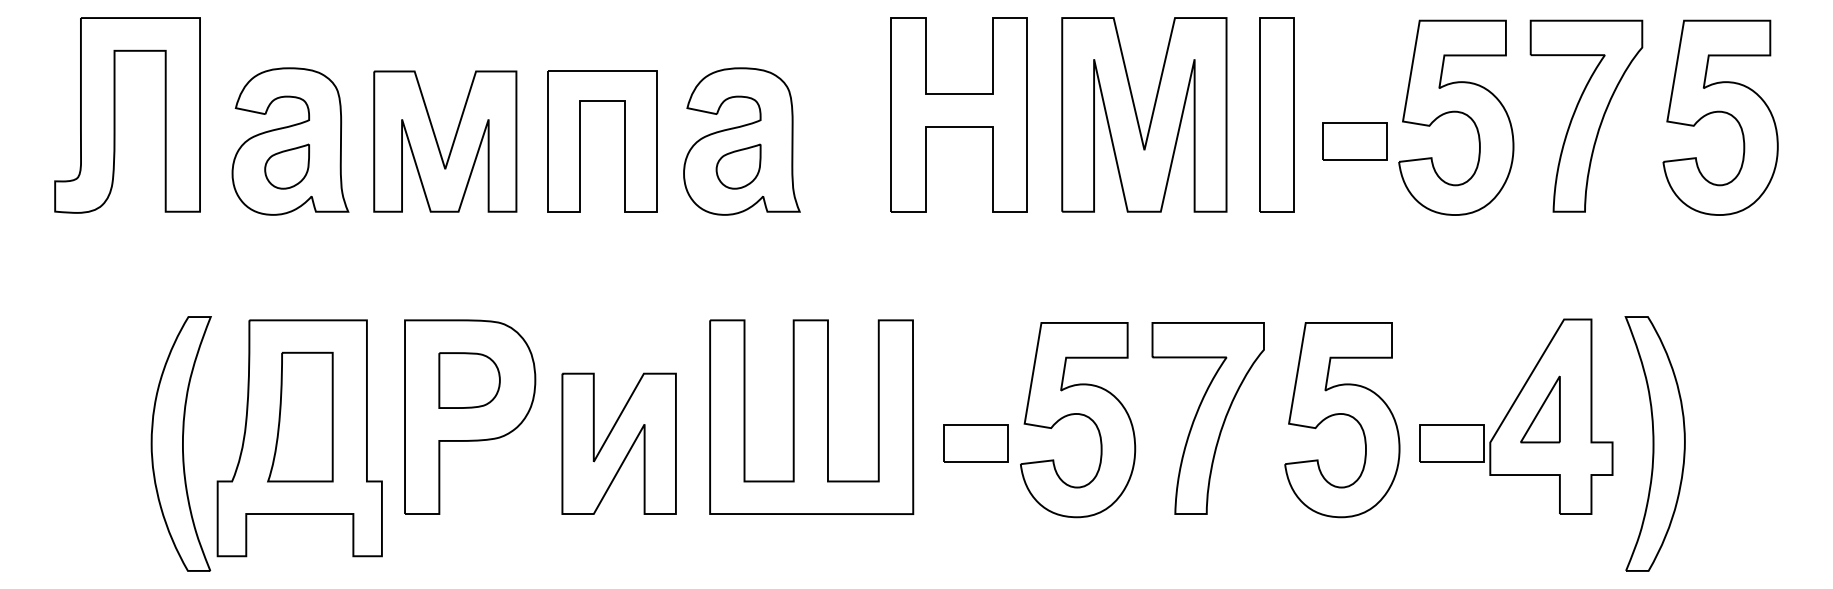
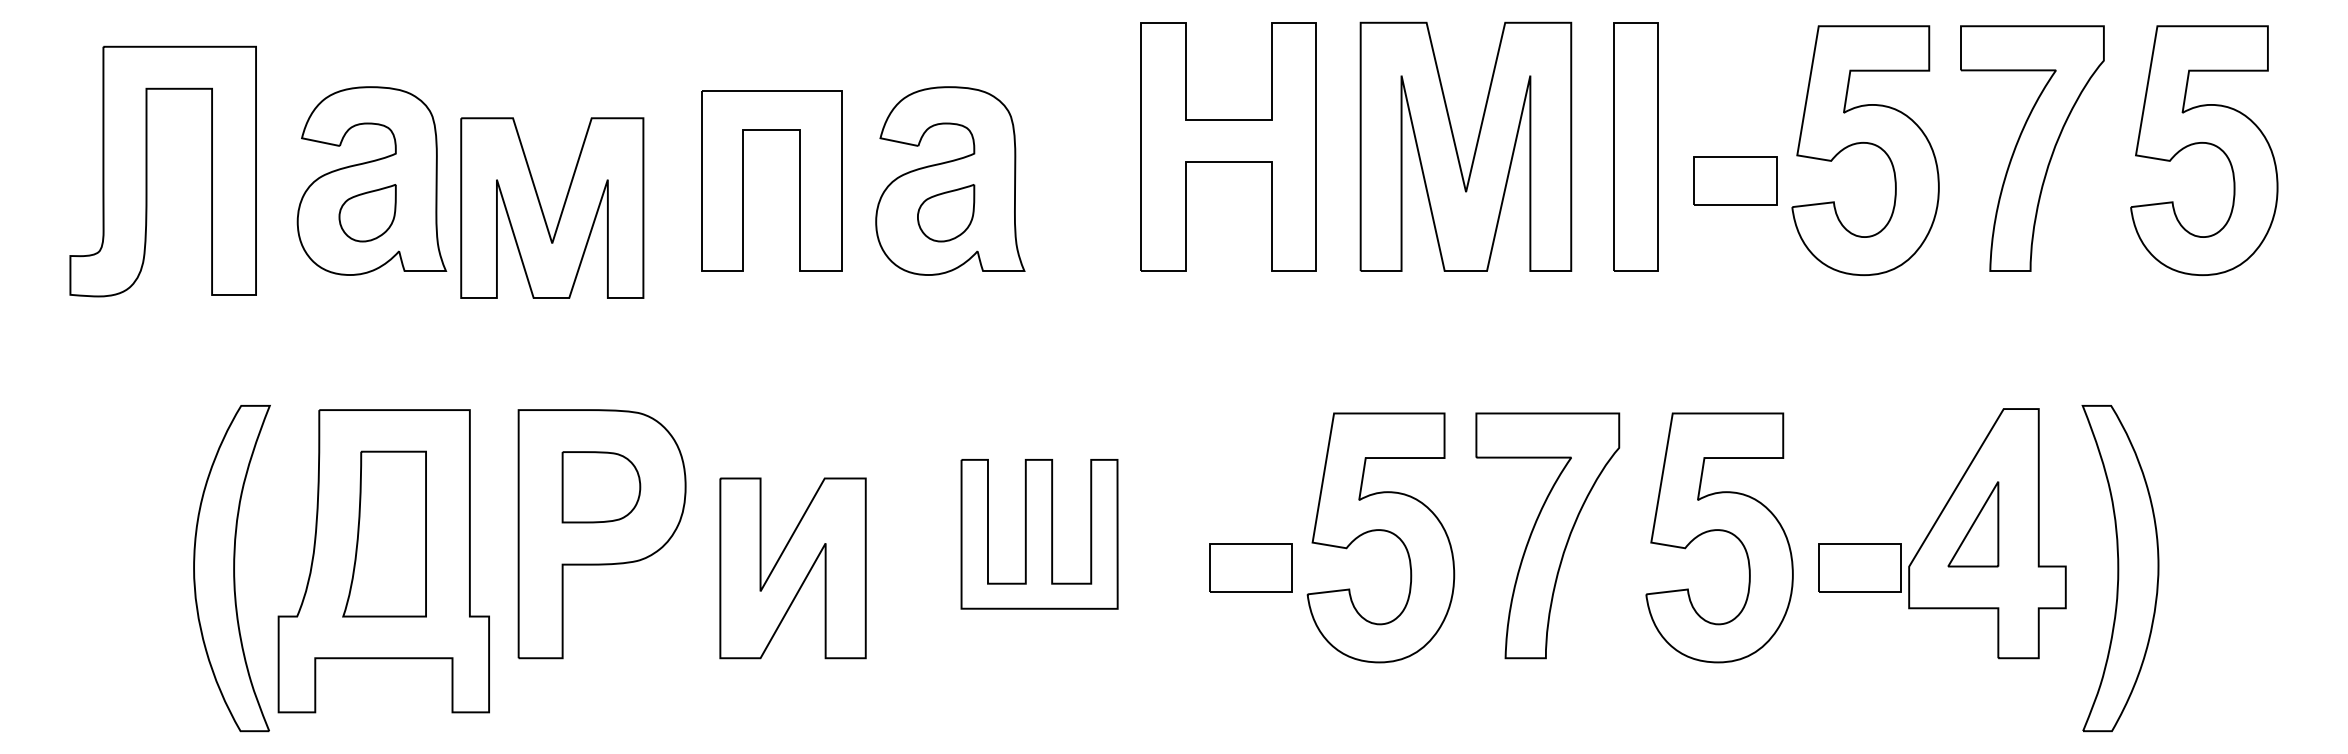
part: (115, 115) -> (147, 171), moved
part: (452, 143) -> (561, 210), moved
part: (811, 417) -> (1039, 534), size x0.6

